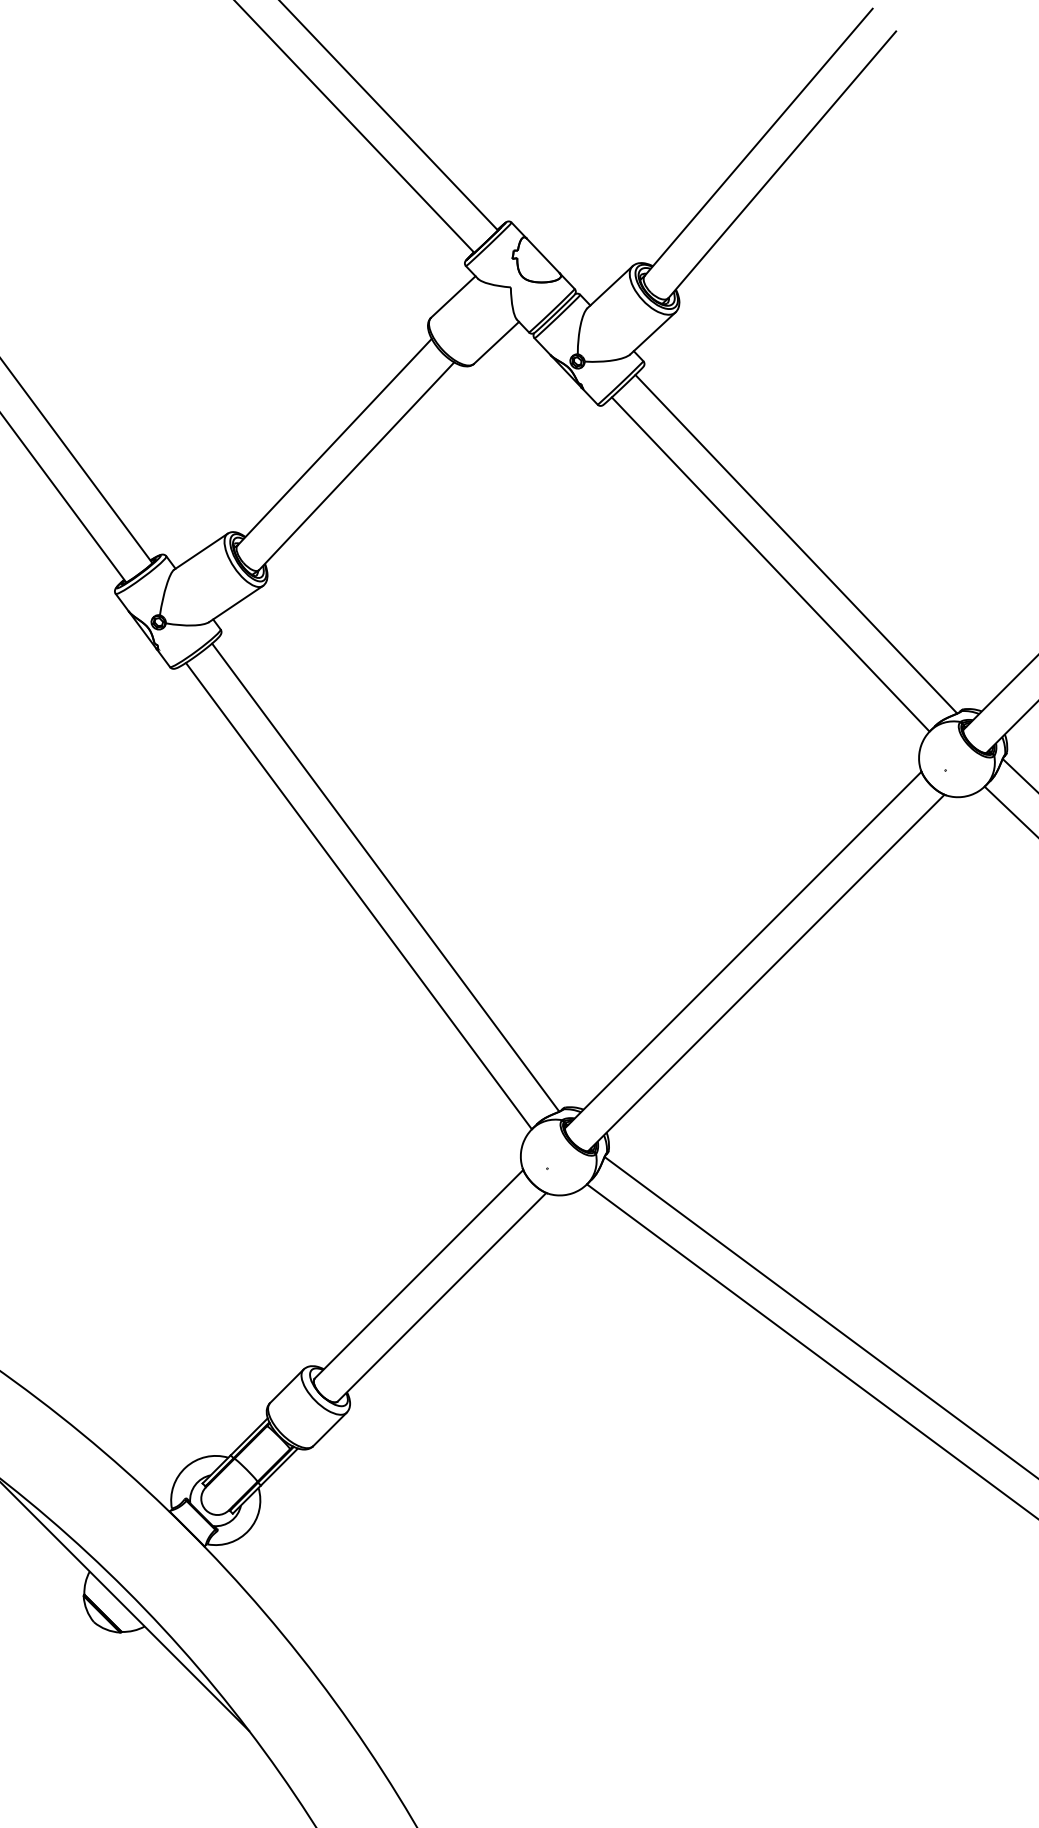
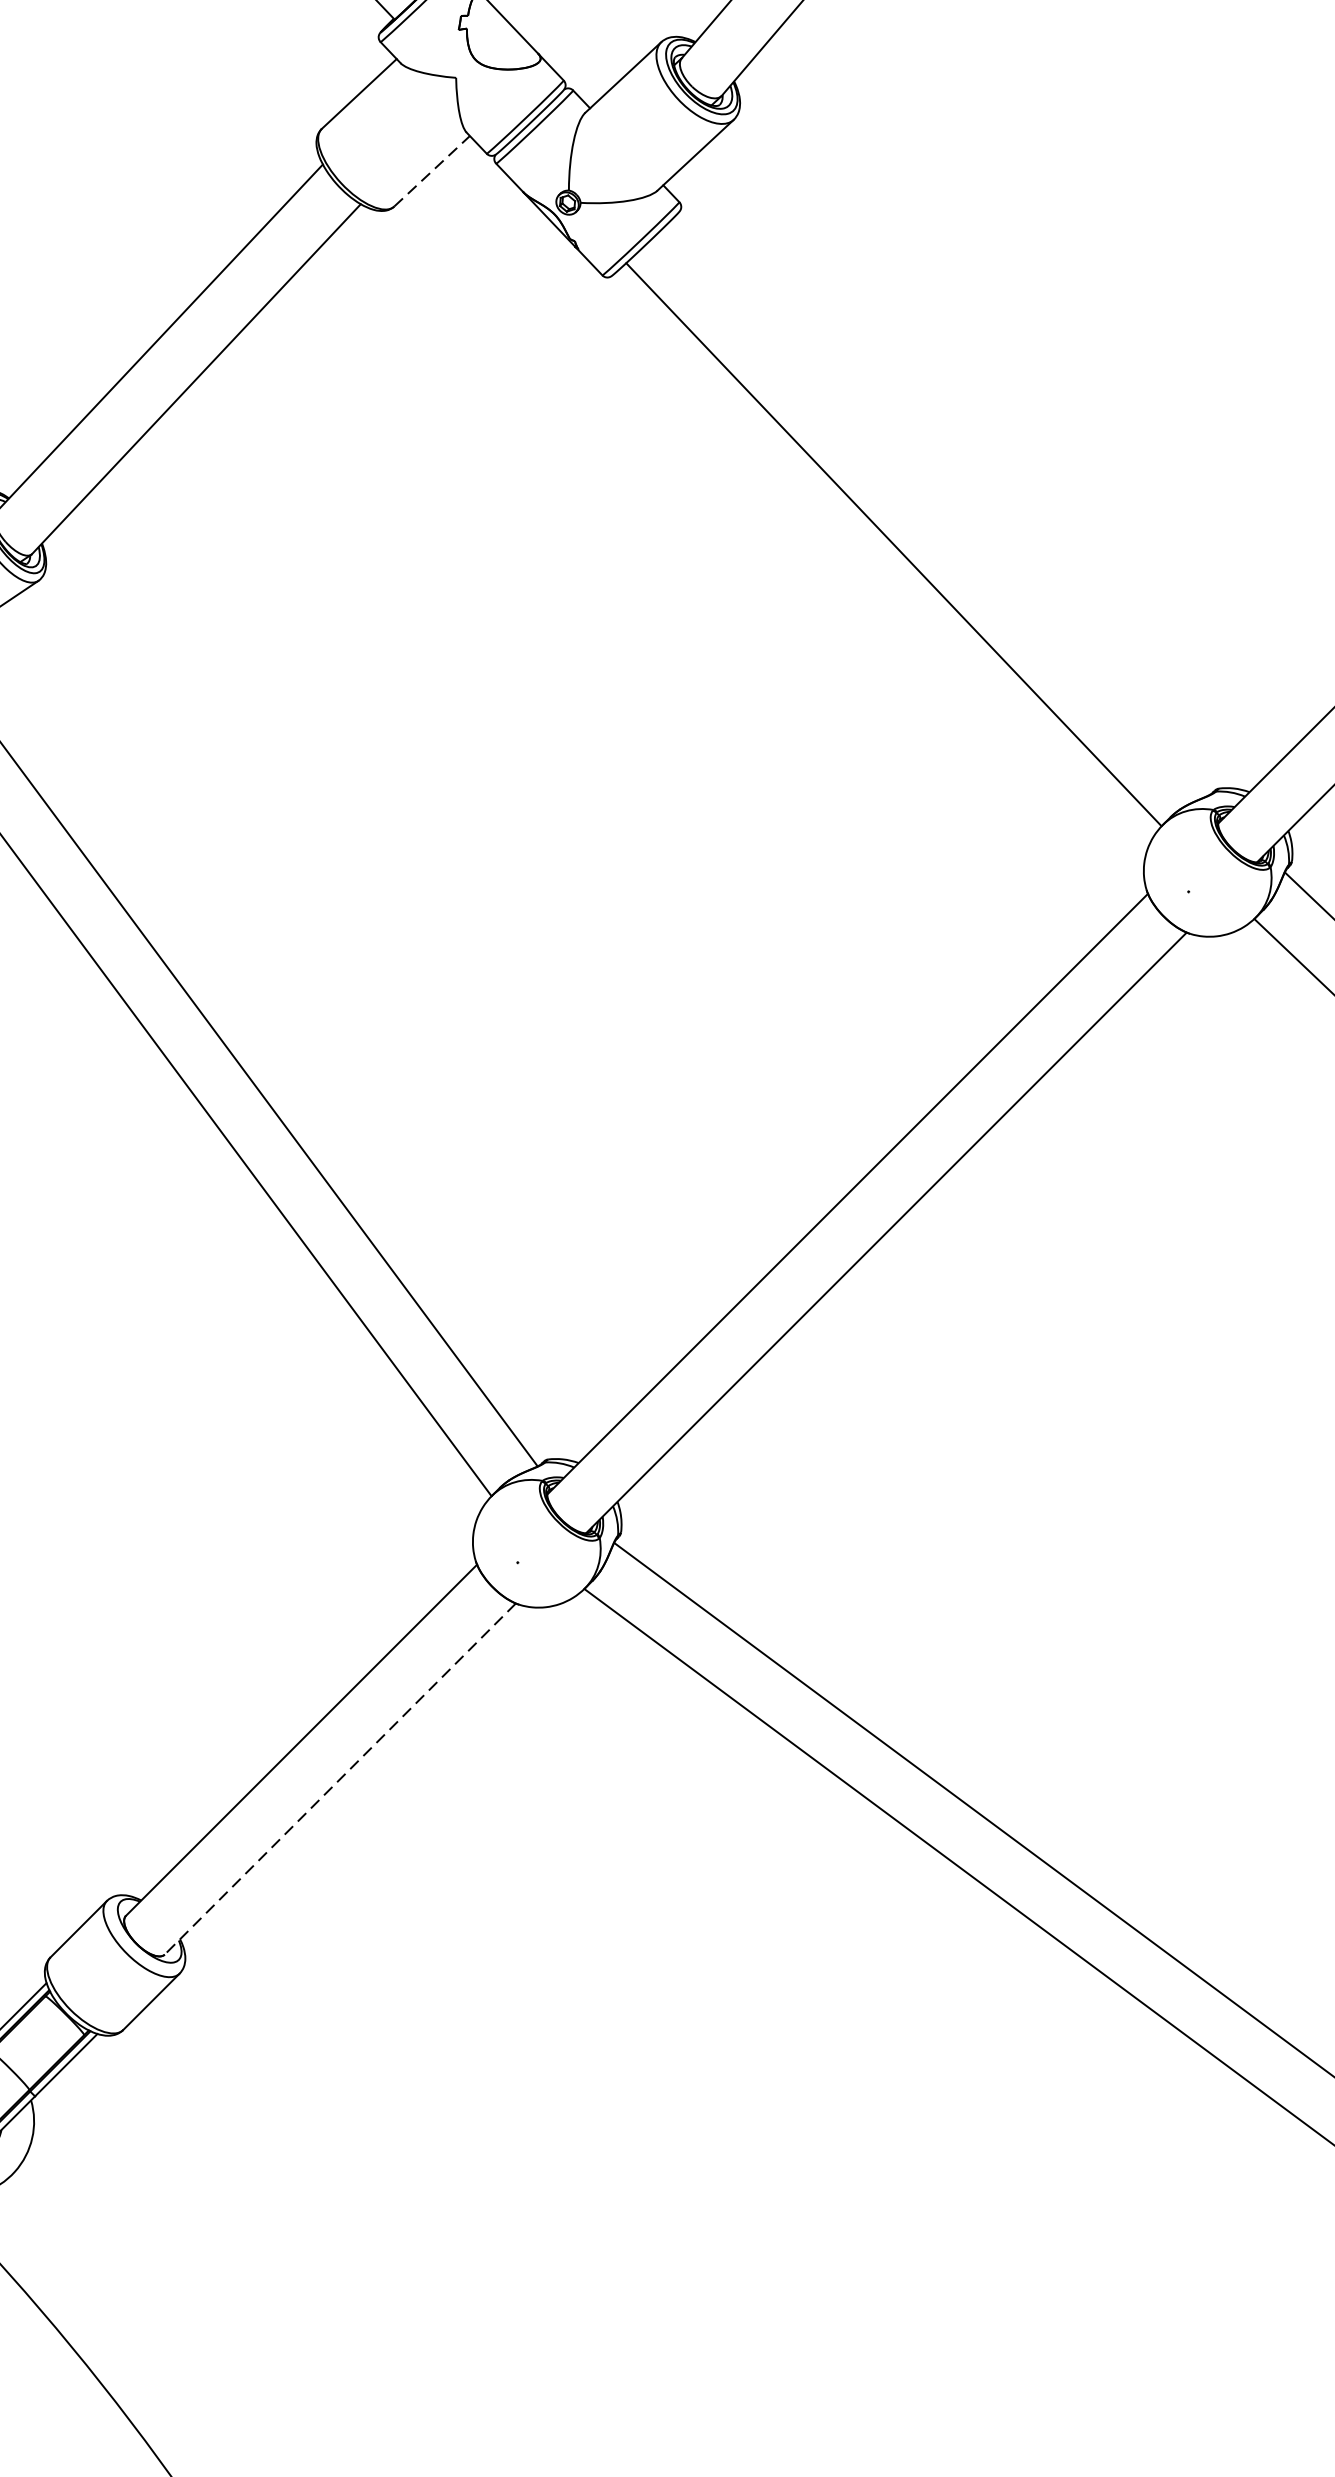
line: (496, 342) -> (431, 170), solid -> dashed
line: (796, 544) -> (937, 510), removed
line: (441, 1297) -> (339, 1779), solid -> dashed

